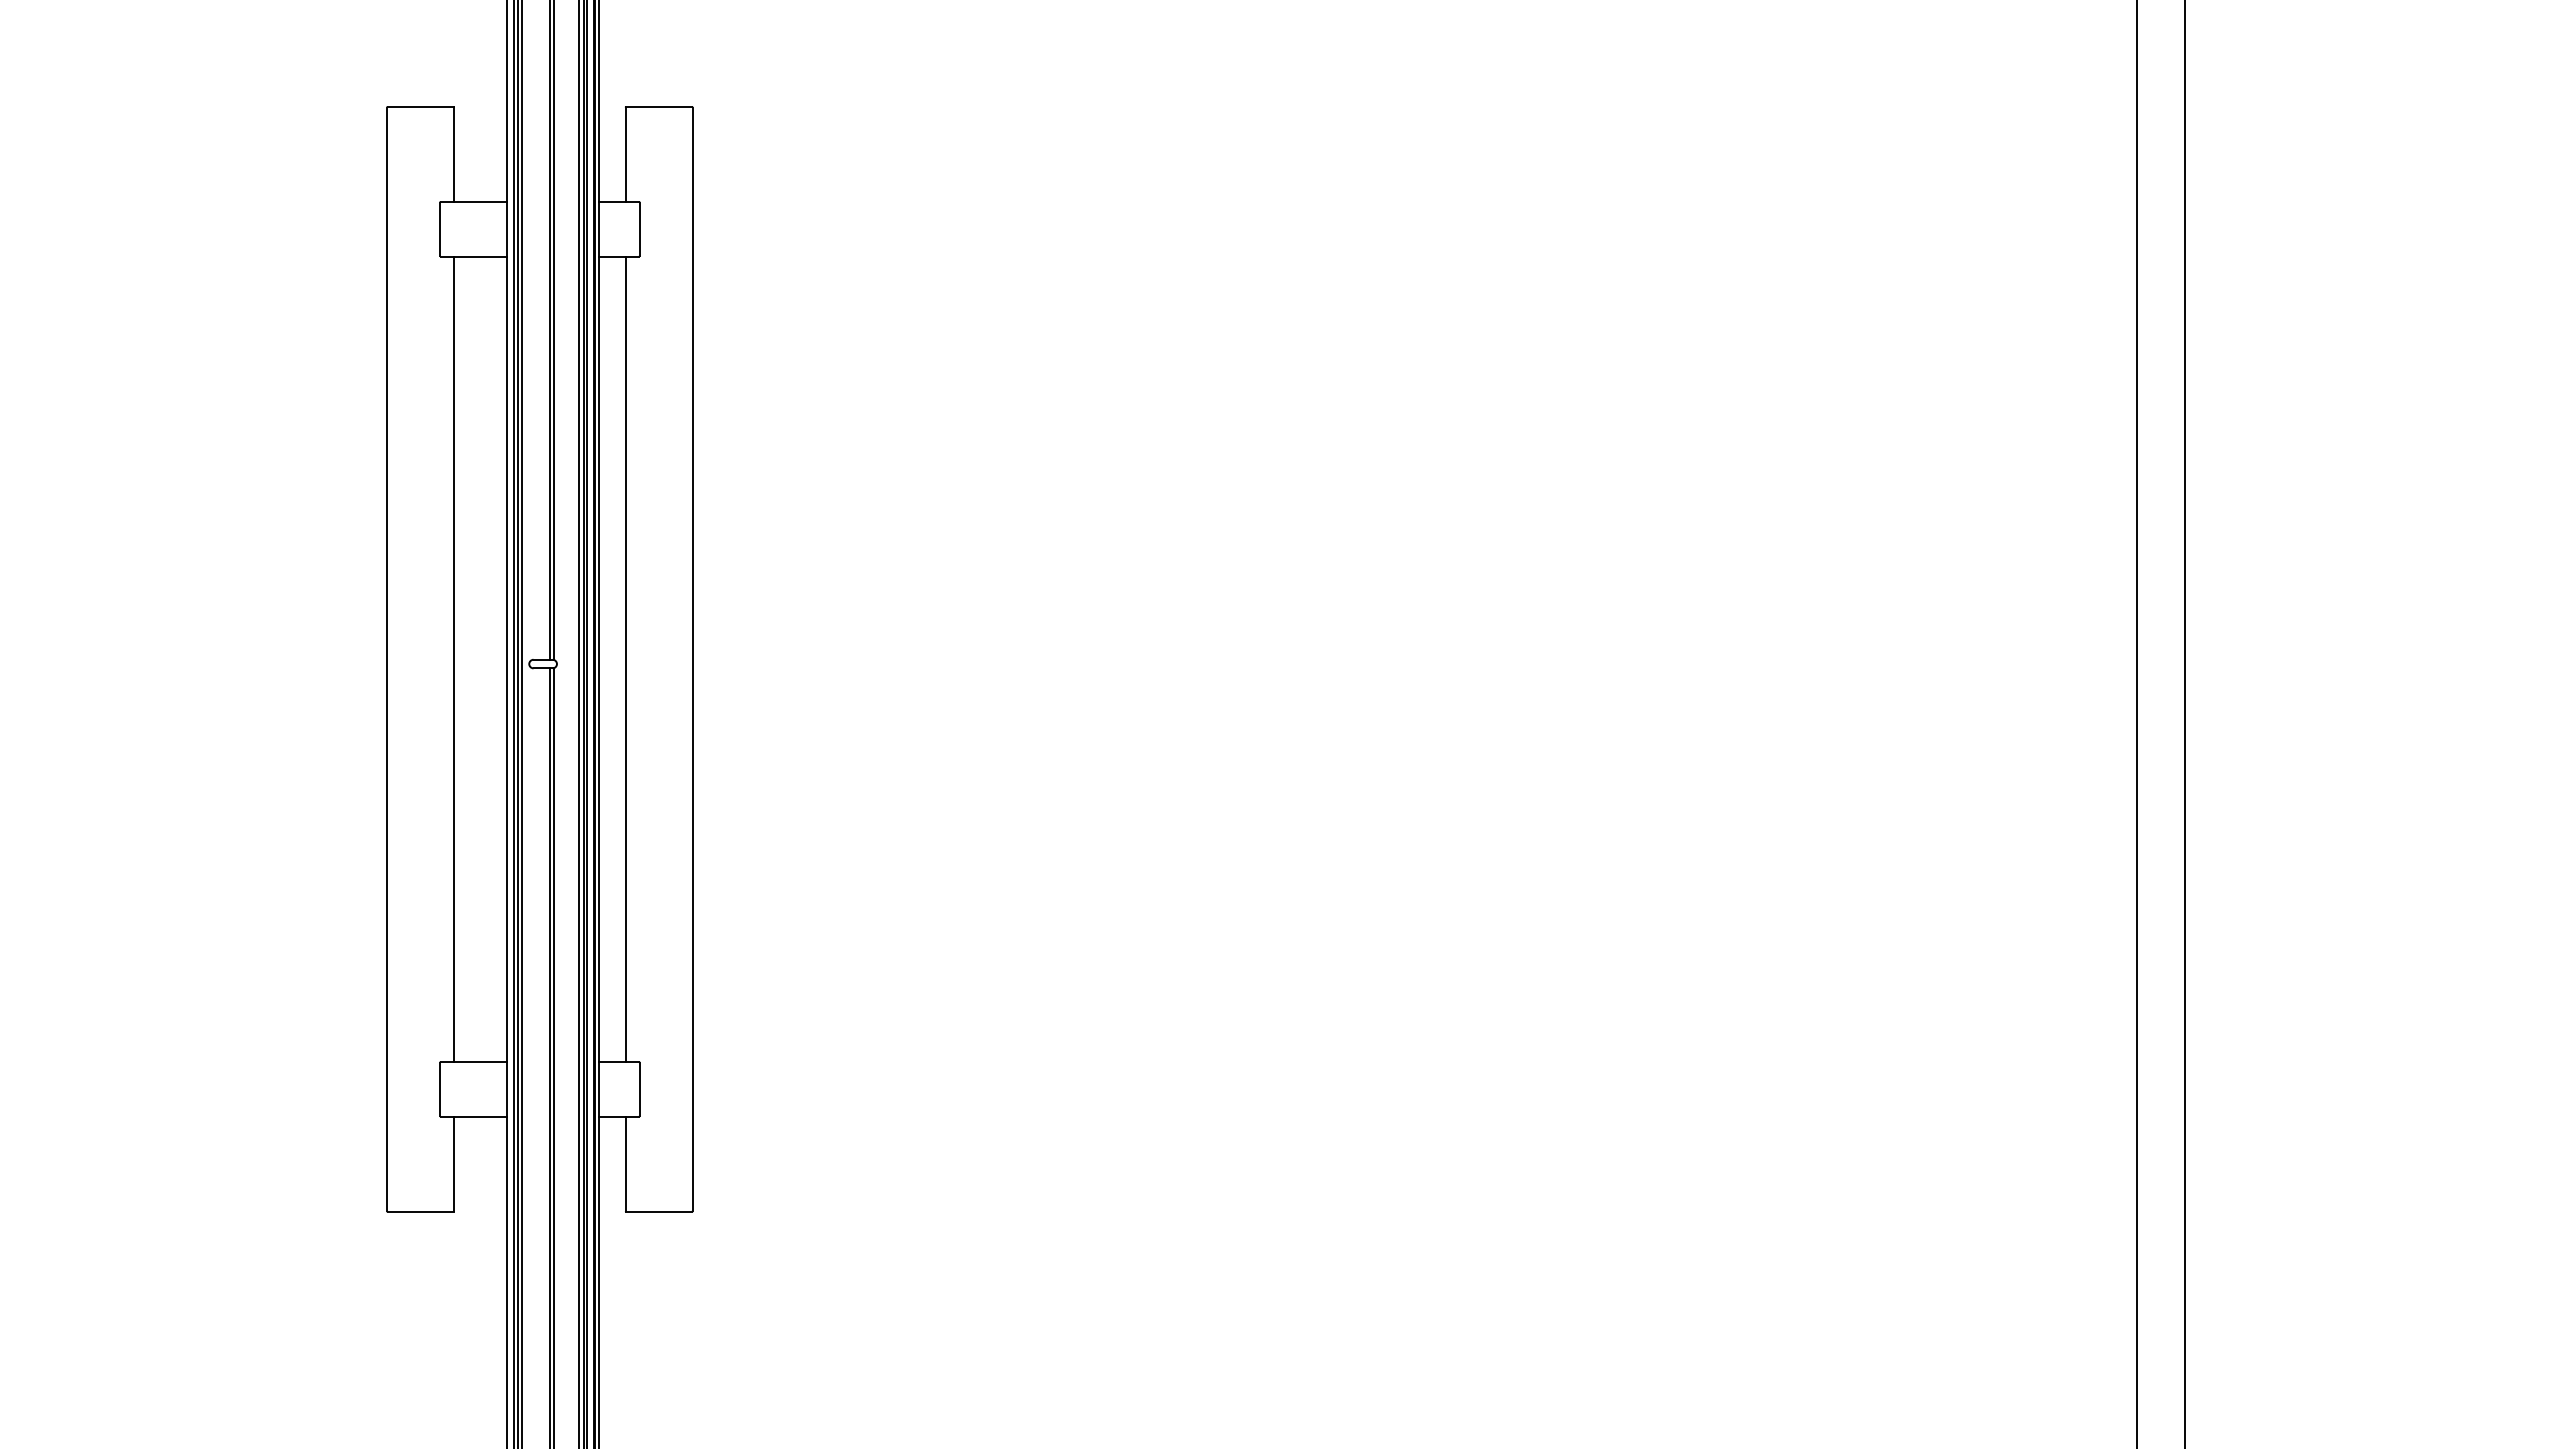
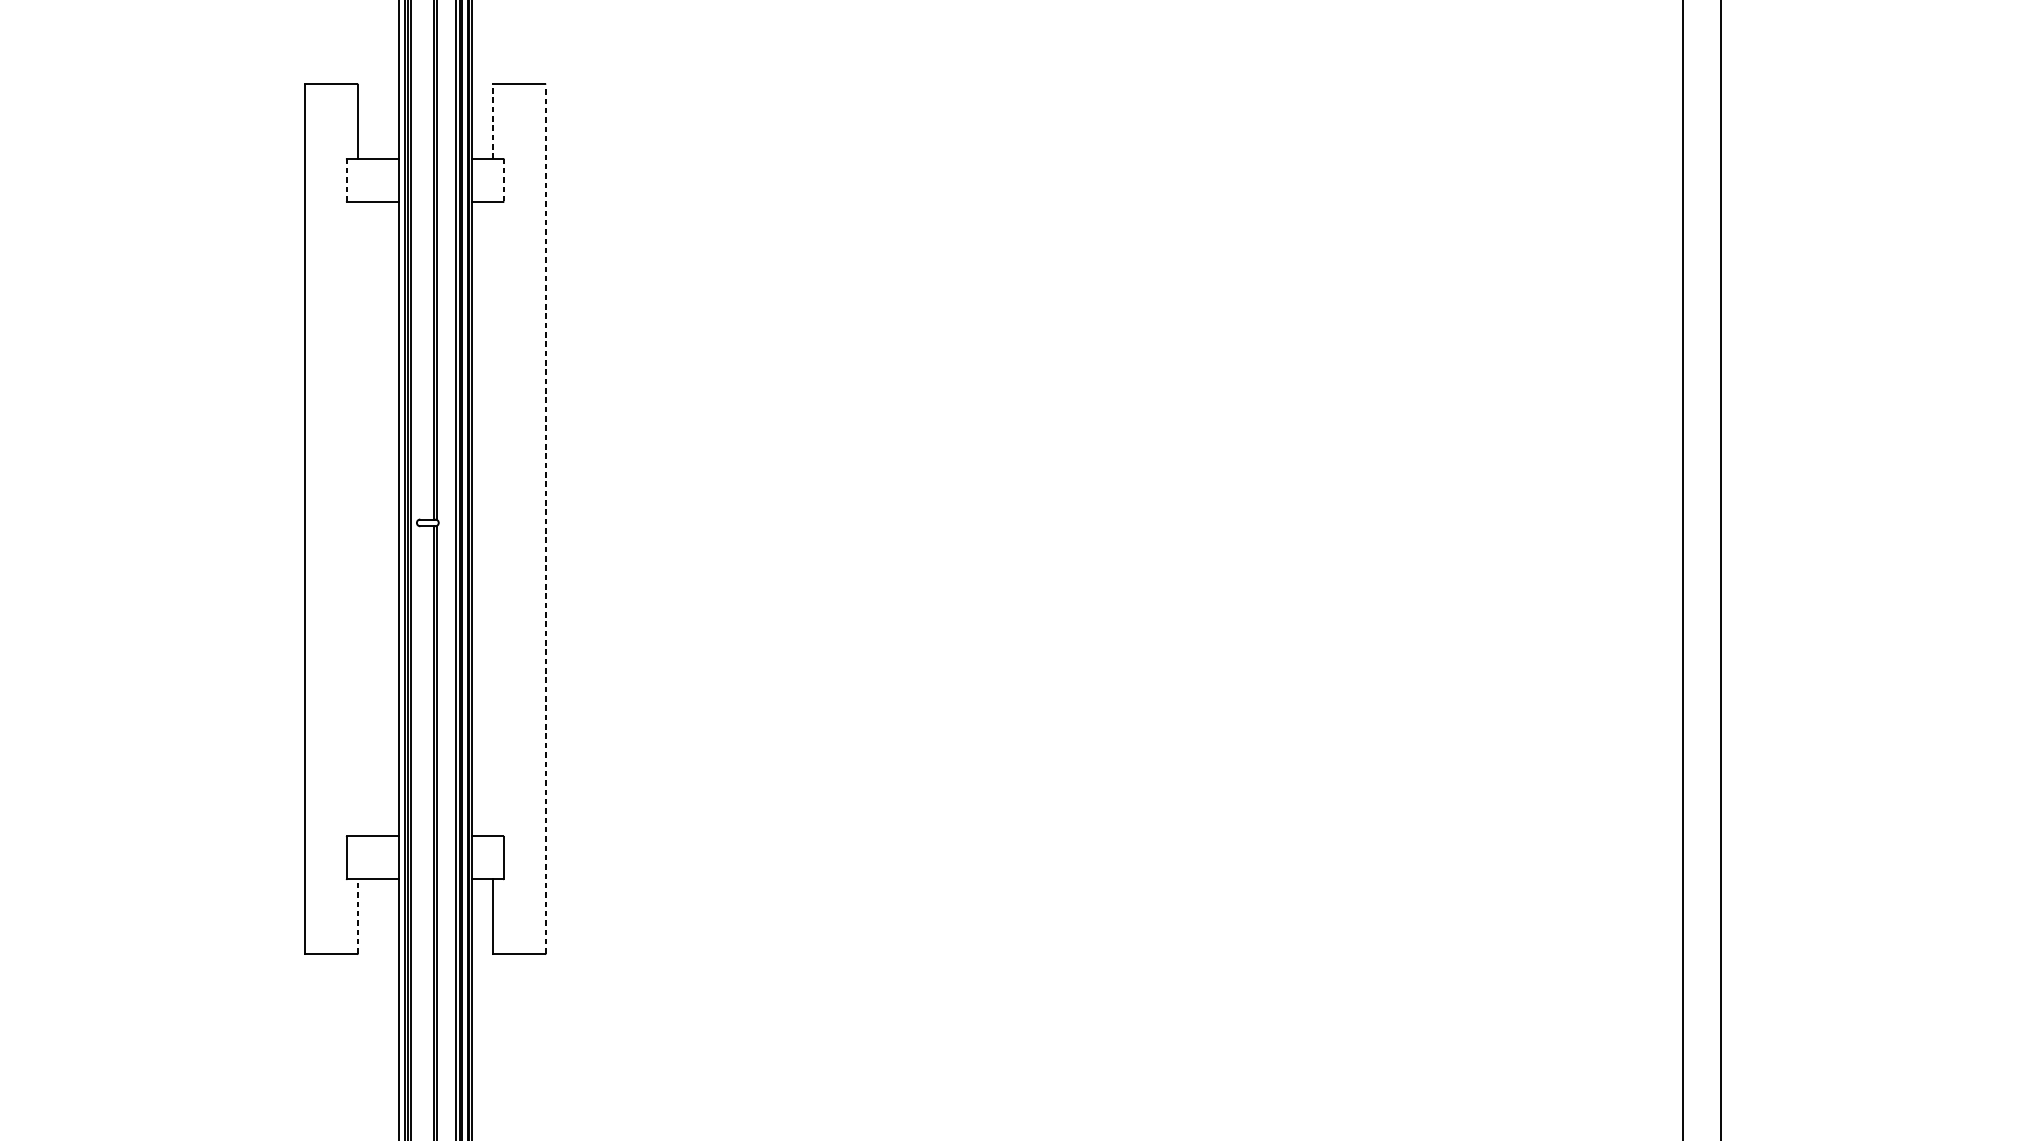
line: (625, 154) -> (492, 121), solid -> dashed
line: (440, 229) -> (347, 180), solid -> dashed
line: (639, 229) -> (503, 180), solid -> dashed
line: (454, 659) -> (358, 519), removed
line: (625, 659) -> (492, 519), removed
line: (692, 659) -> (545, 519), solid -> dashed
line: (454, 1163) -> (358, 916), solid -> dashed

